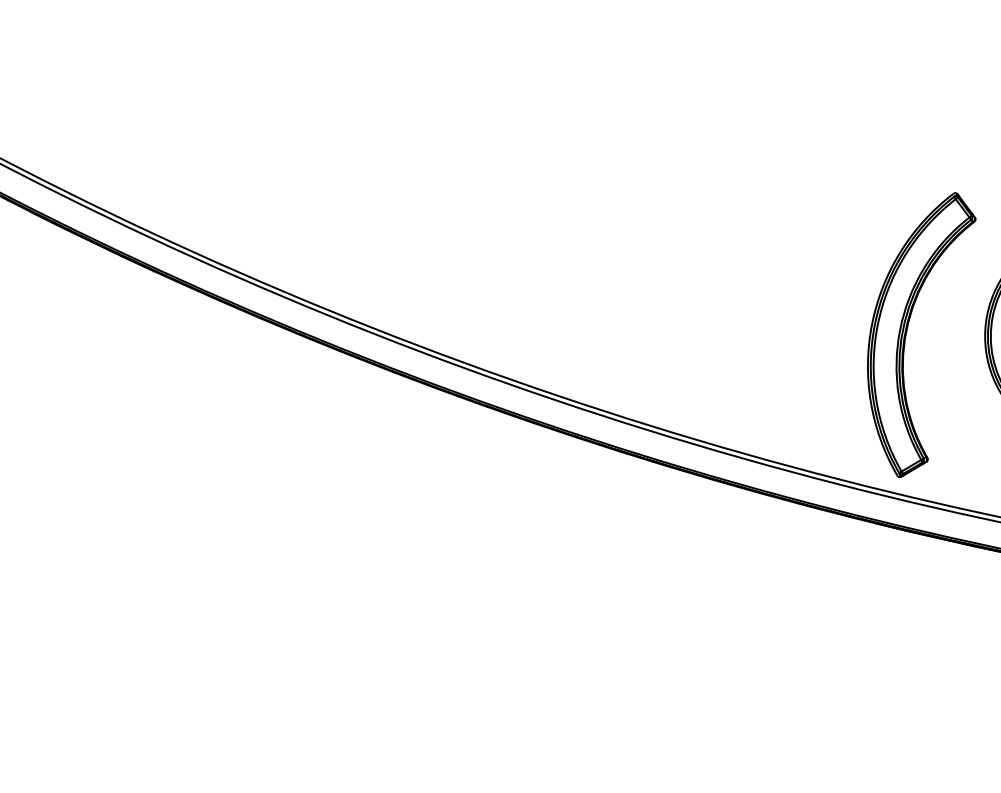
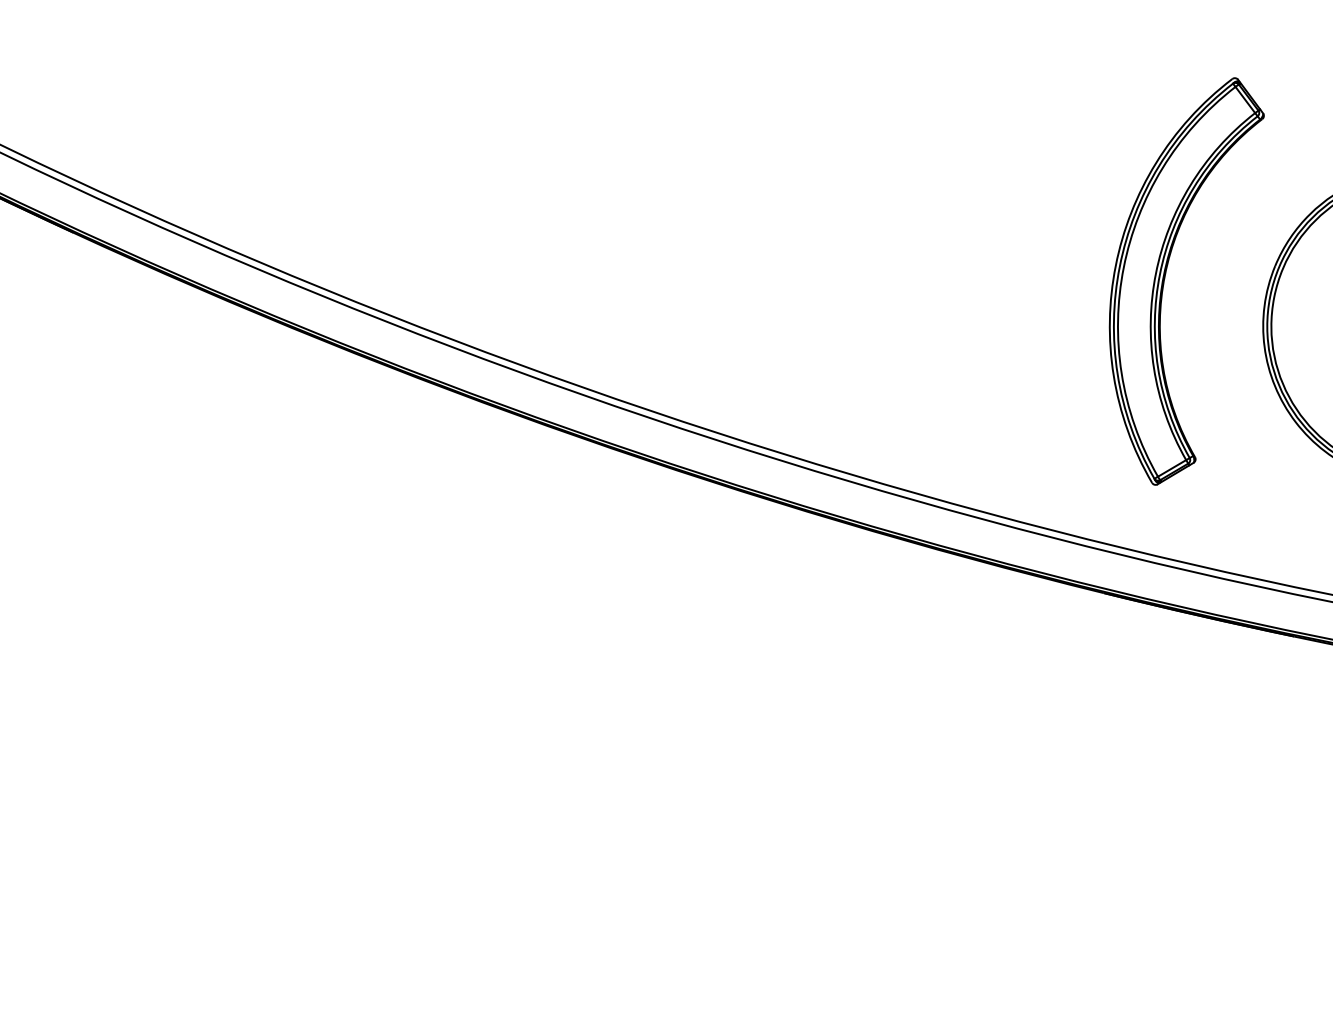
part: (907, 332) -> (1166, 277), moved

